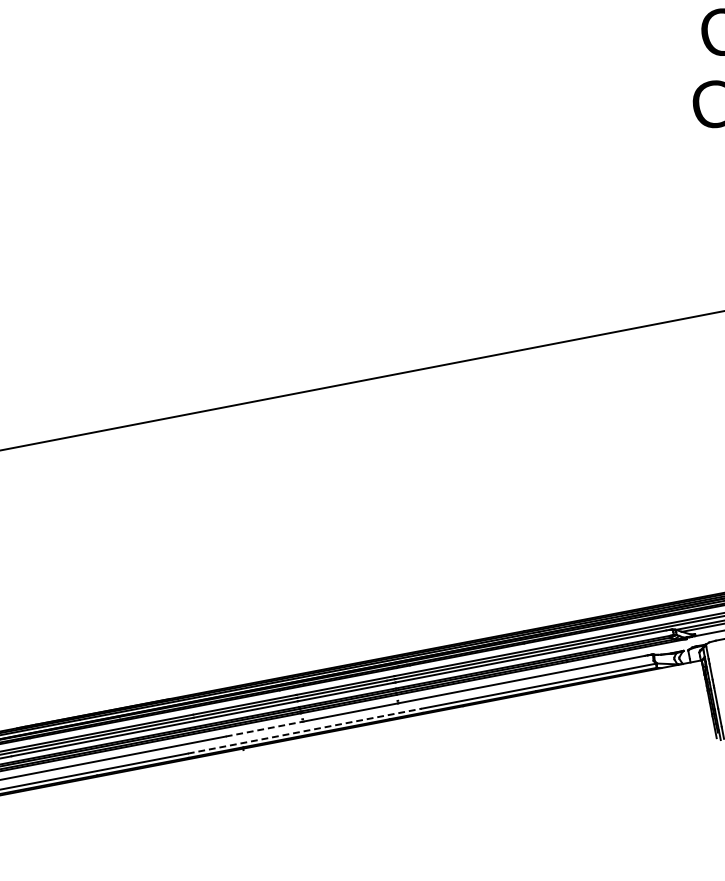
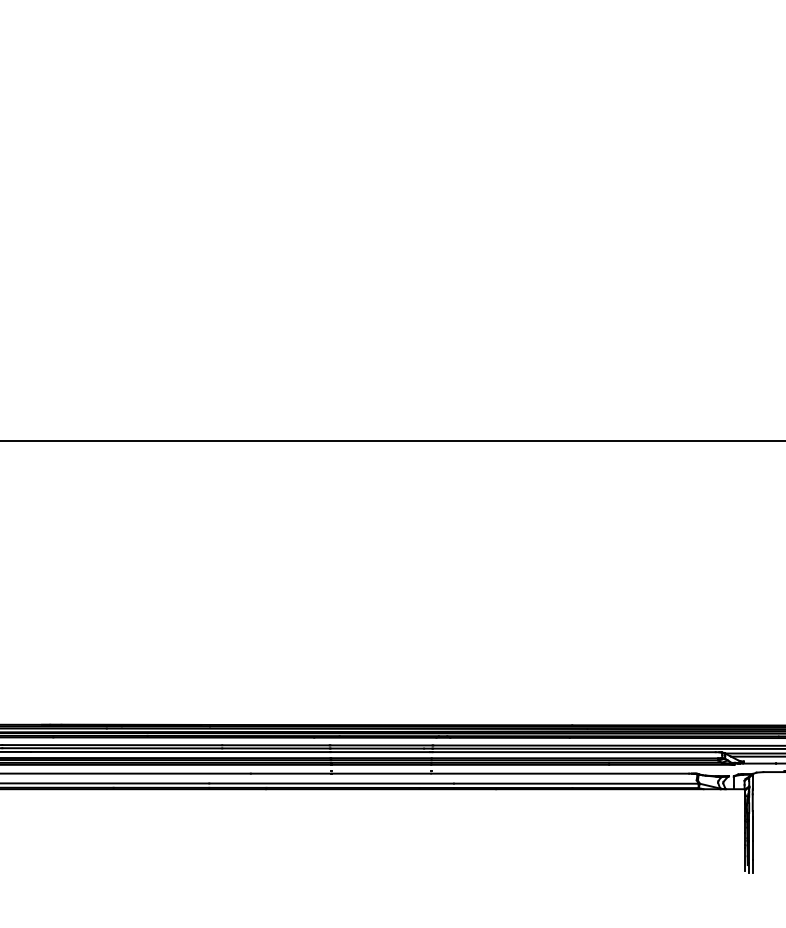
line: (264, 728) -> (291, 773), dashed -> solid
line: (305, 730) -> (332, 783), dashed -> solid

